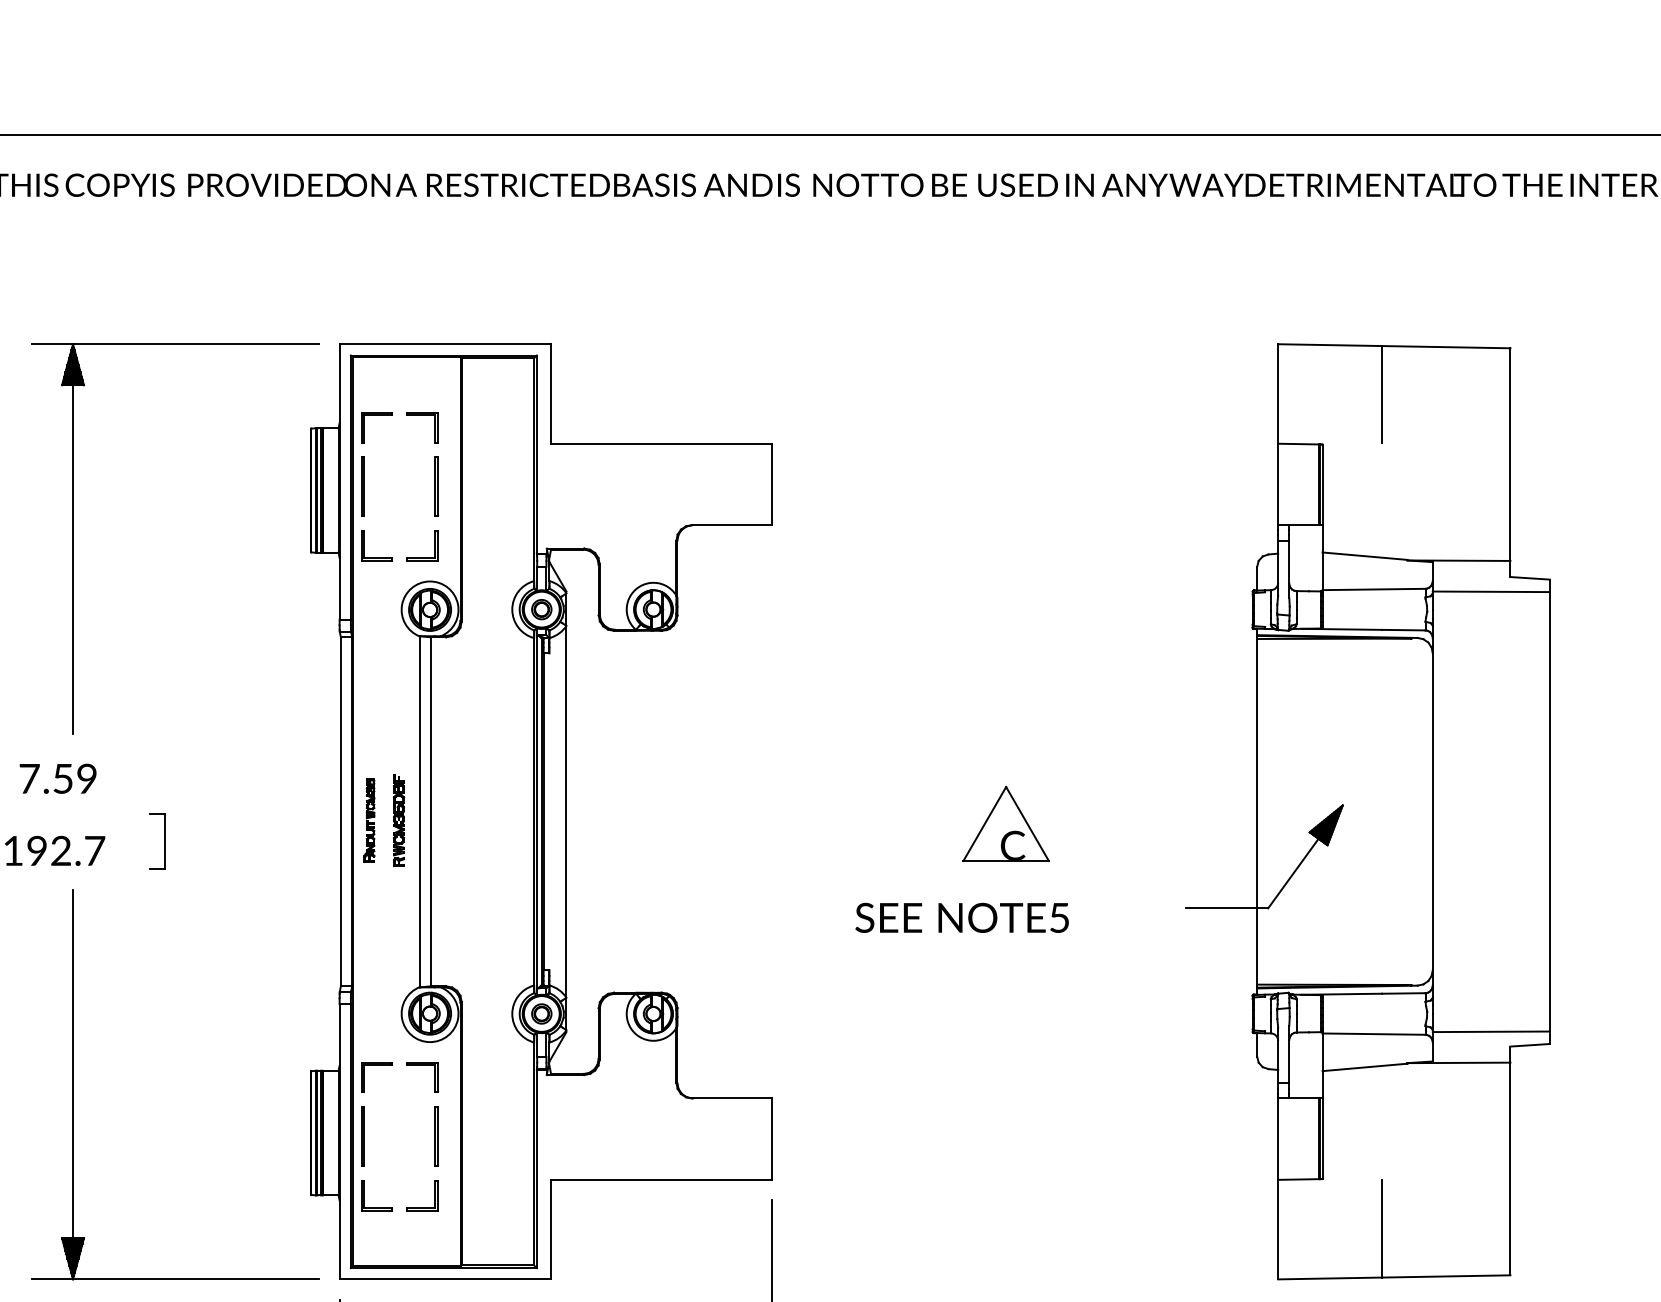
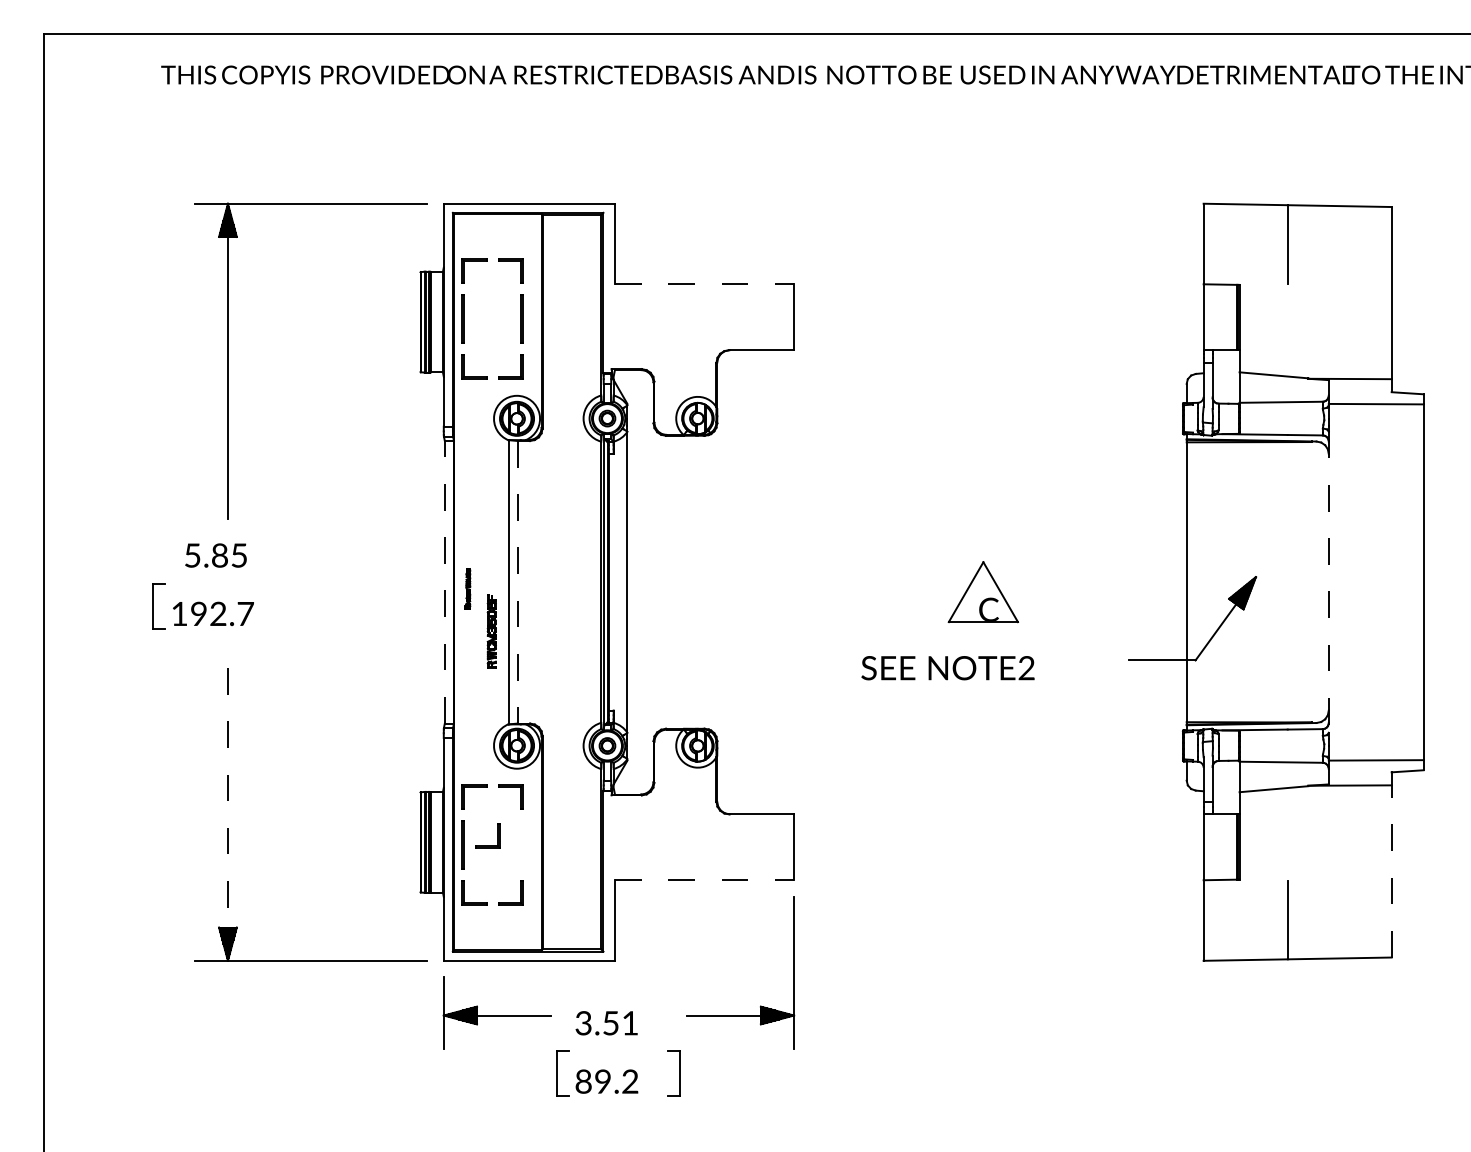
line: (662, 443) -> (705, 284), solid -> dashed
text: (57, 778) -> (215, 555), 7.59 -> 5.85
line: (340, 810) -> (444, 581), solid -> dashed
line: (430, 812) -> (517, 582), solid -> dashed
line: (1432, 812) -> (1328, 582), solid -> dashed
part: (368, 819) -> (467, 588), size x0.6
part: (398, 820) -> (491, 631), moved
part: (157, 841) -> (296, 606), removed
text: (1059, 918) -> (1026, 668), 5 -> 2
line: (72, 1085) -> (227, 803), solid -> dashed
part: (405, 1124) -> (497, 835), added
line: (435, 1135) -> (521, 844), removed
line: (1510, 1167) -> (1391, 870), solid -> dashed
line: (662, 1180) -> (705, 880), solid -> dashed

